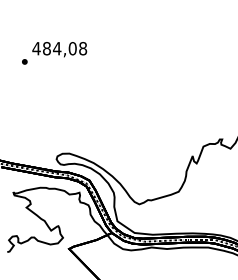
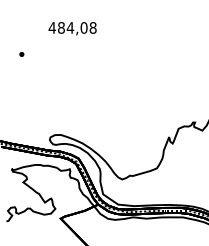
text: (59, 49) -> (72, 28), moved

